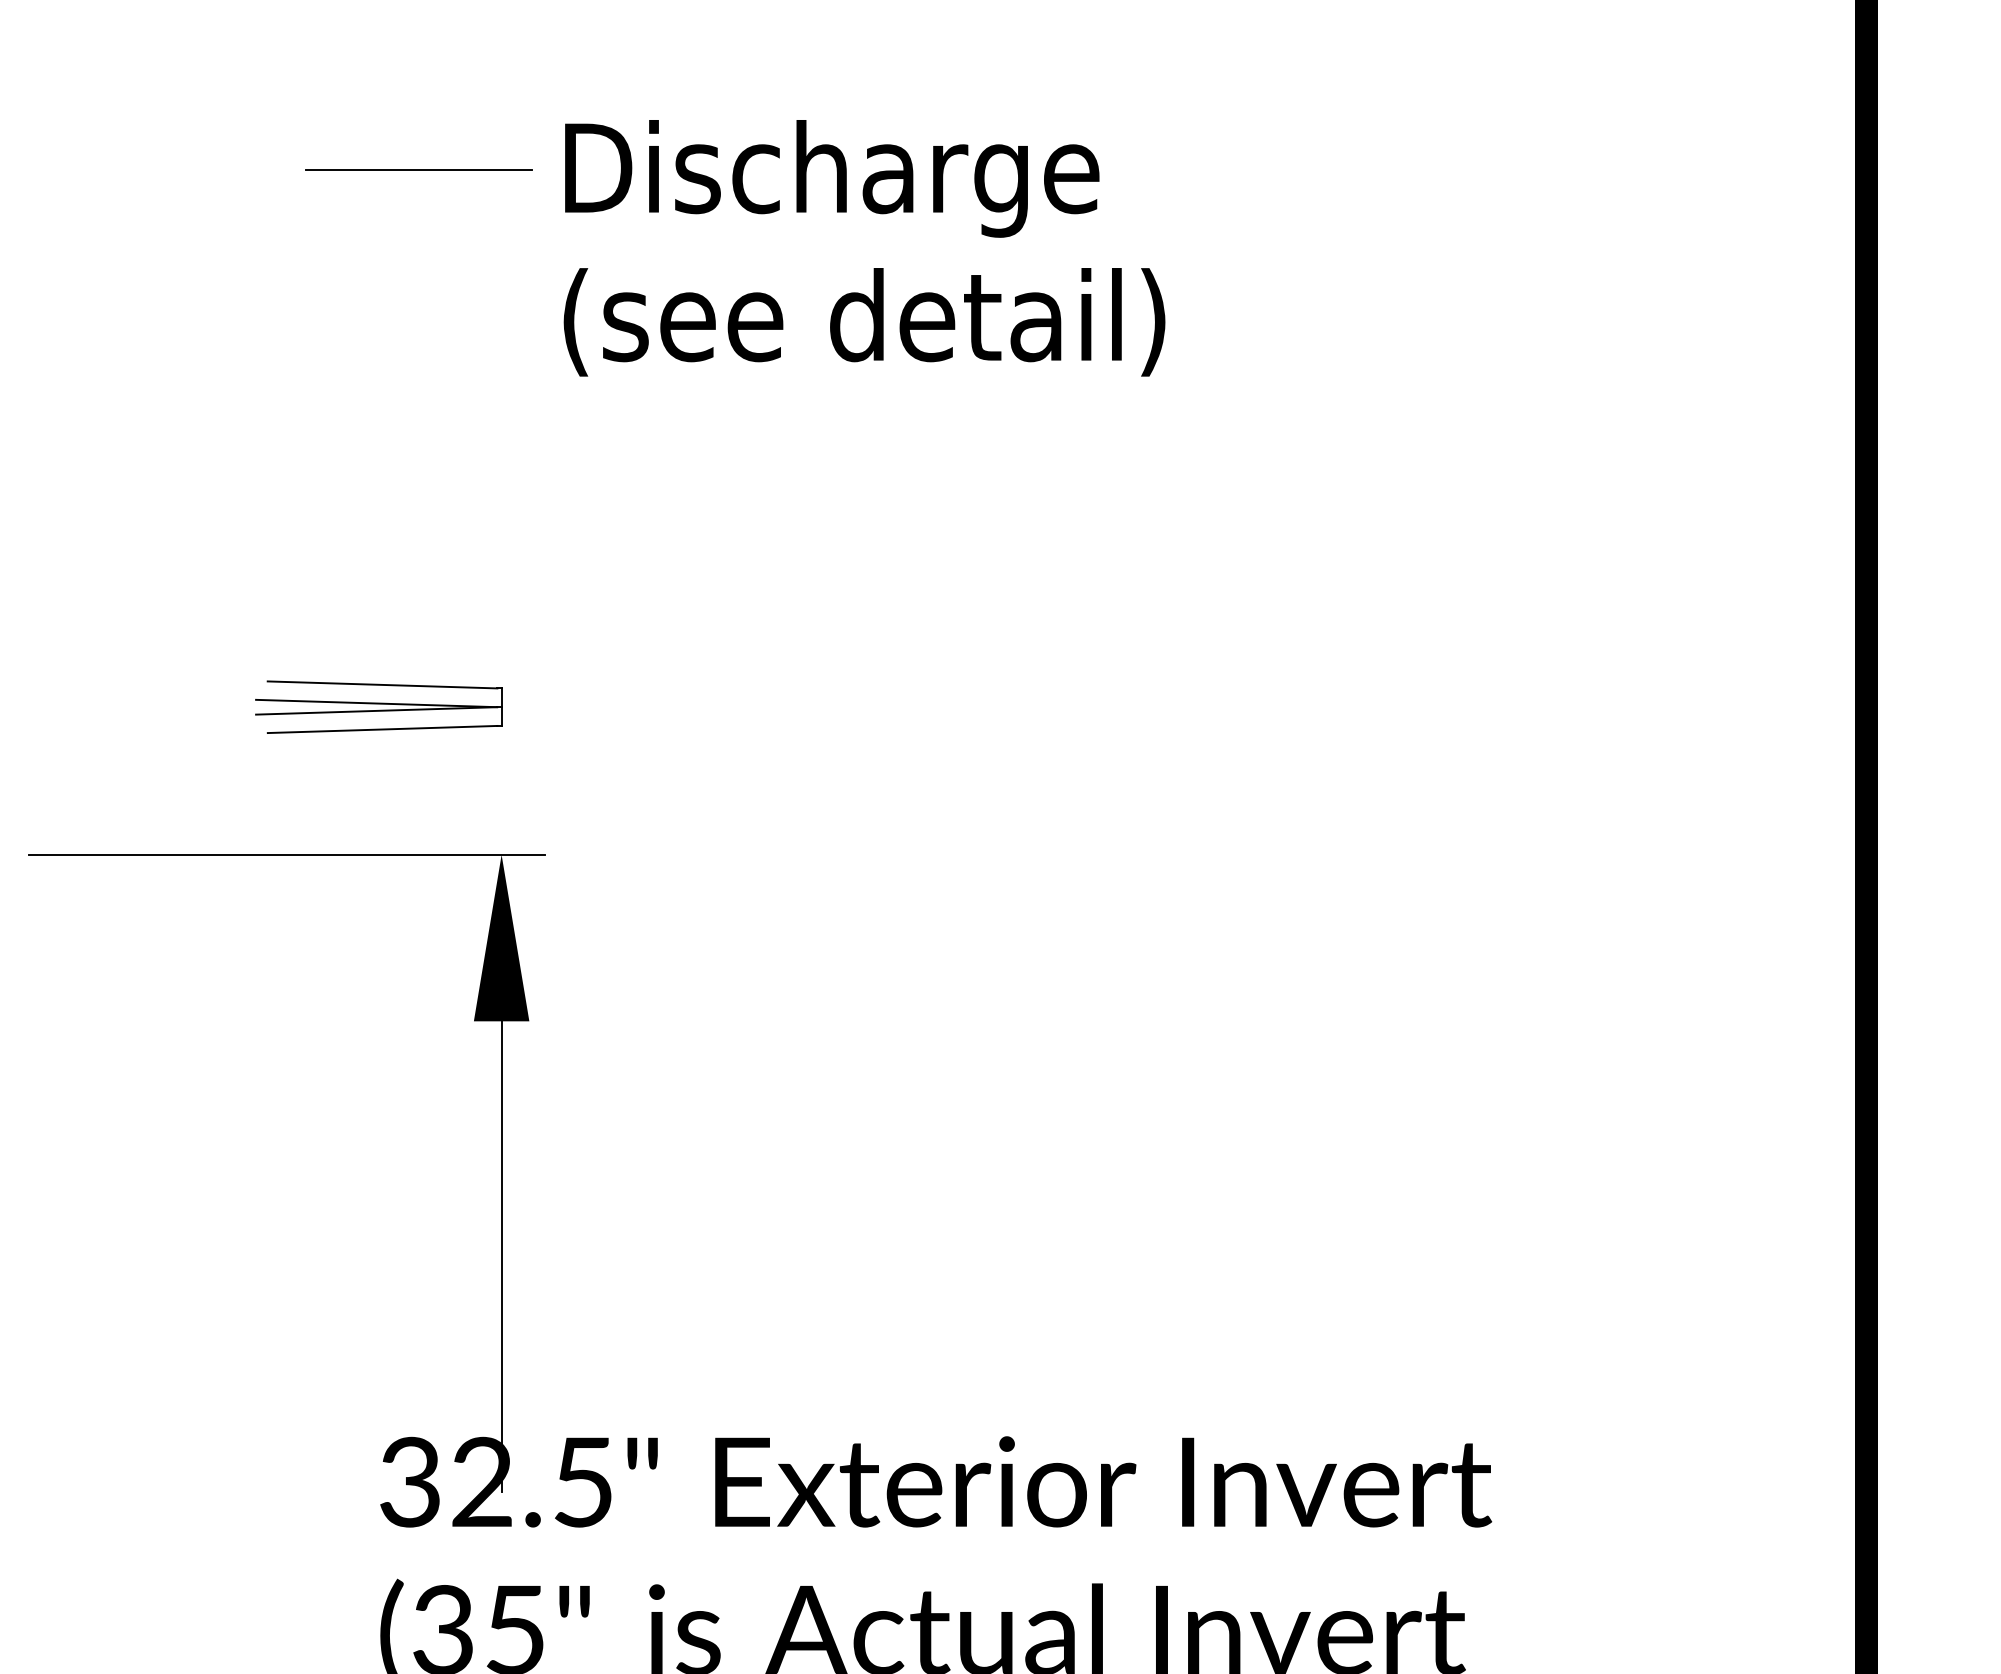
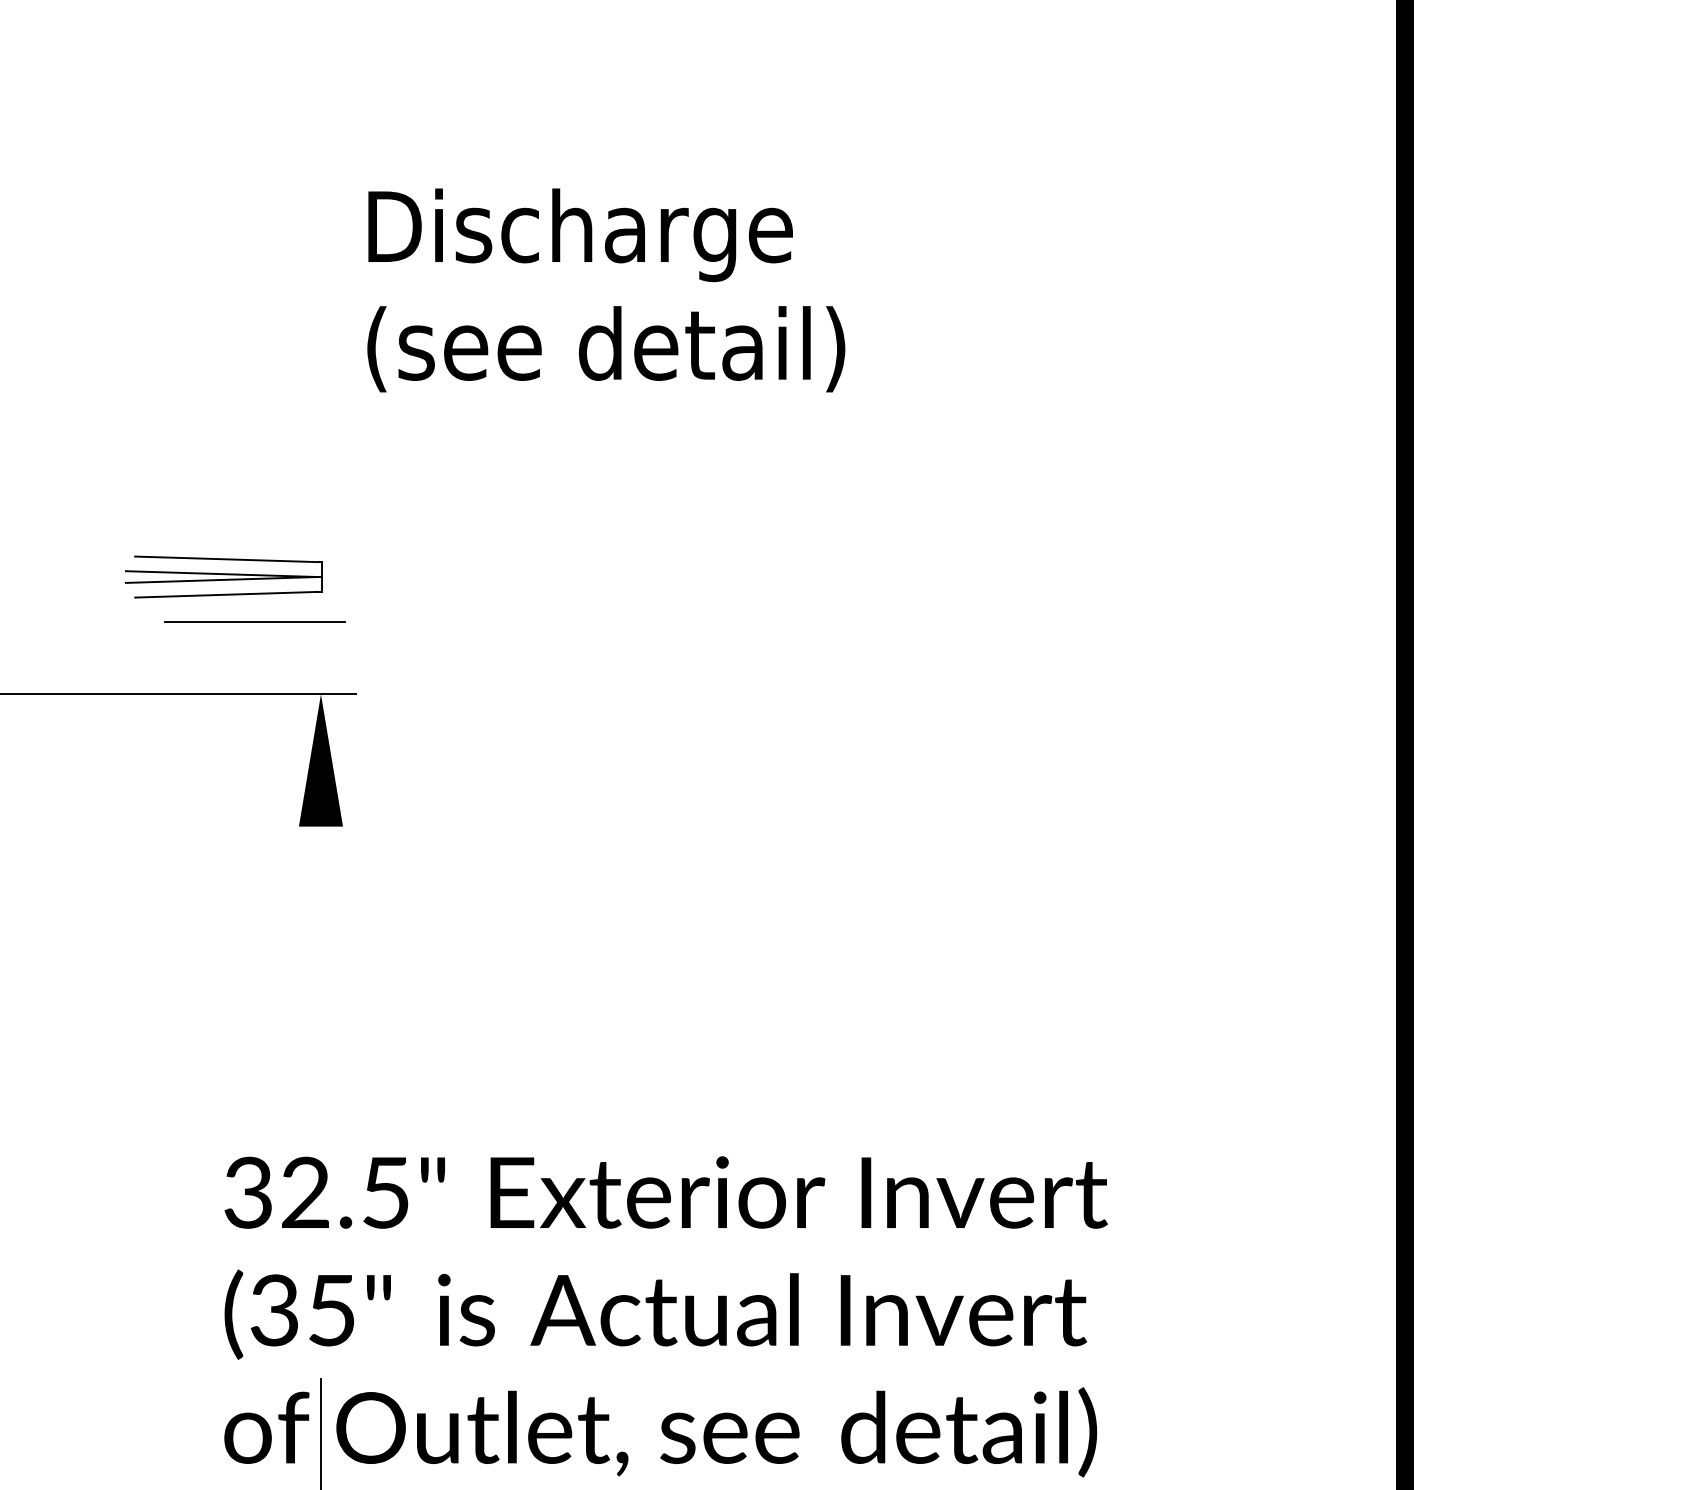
line: (417, 169) -> (254, 621), moved
text: (864, 248) -> (606, 290), moved
line: (501, 1256) -> (320, 1013), removed

